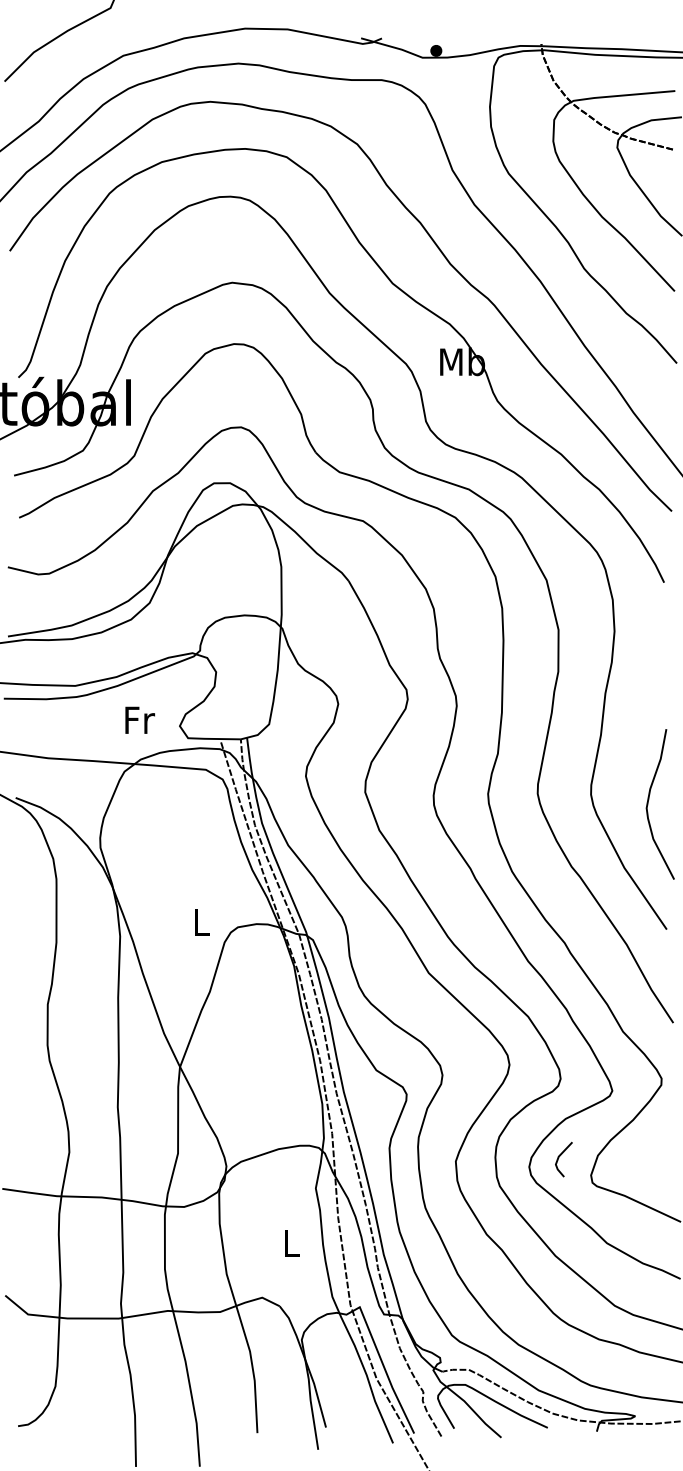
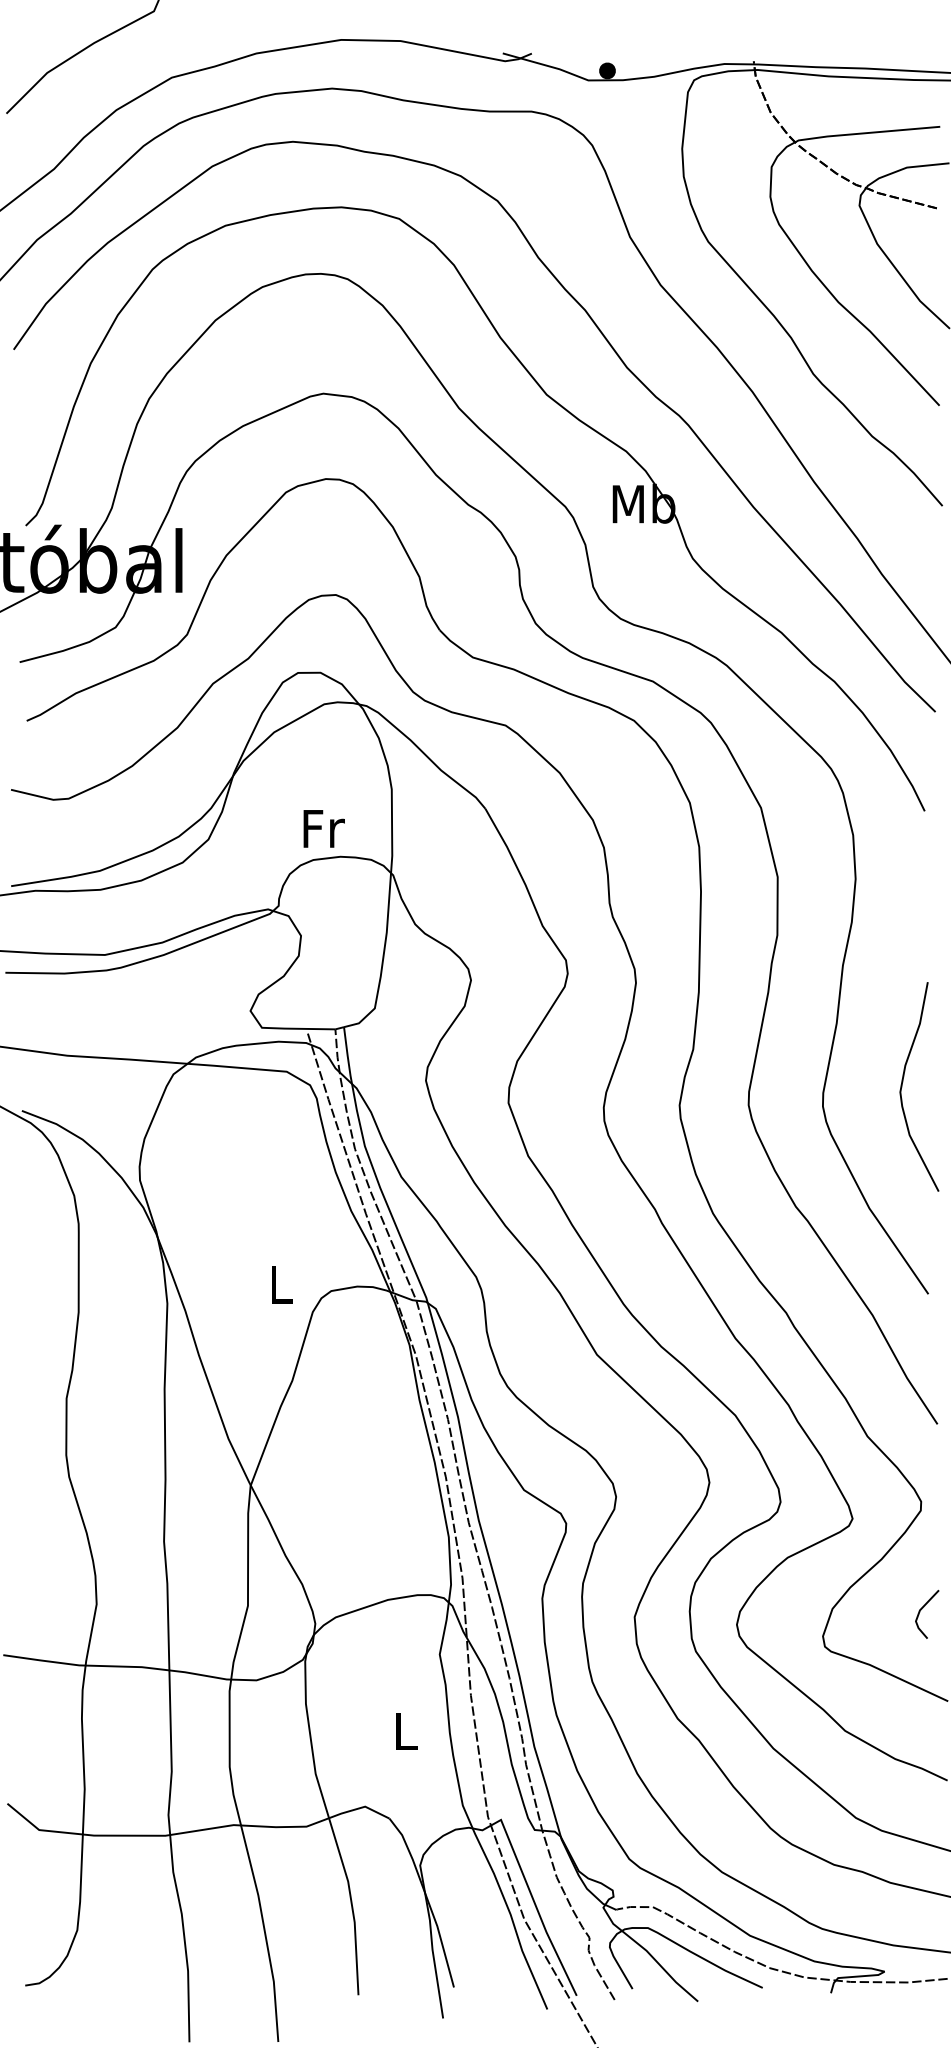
text: (139, 720) -> (323, 828), moved
curve: (648, 801) -> (903, 1082), moved
line: (561, 1155) -> (923, 1608), moved

